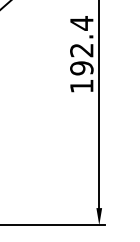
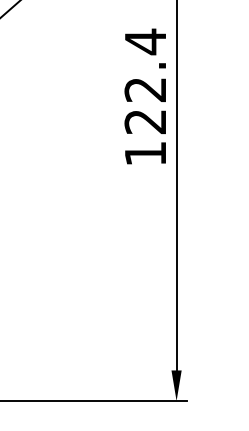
text: (81, 68) -> (144, 122), 192.4 -> 122.4

